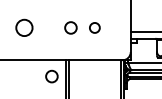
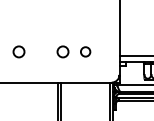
circle: (23, 27) -> (18, 51), size x0.71
circle: (51, 76) -> (44, 97), removed

